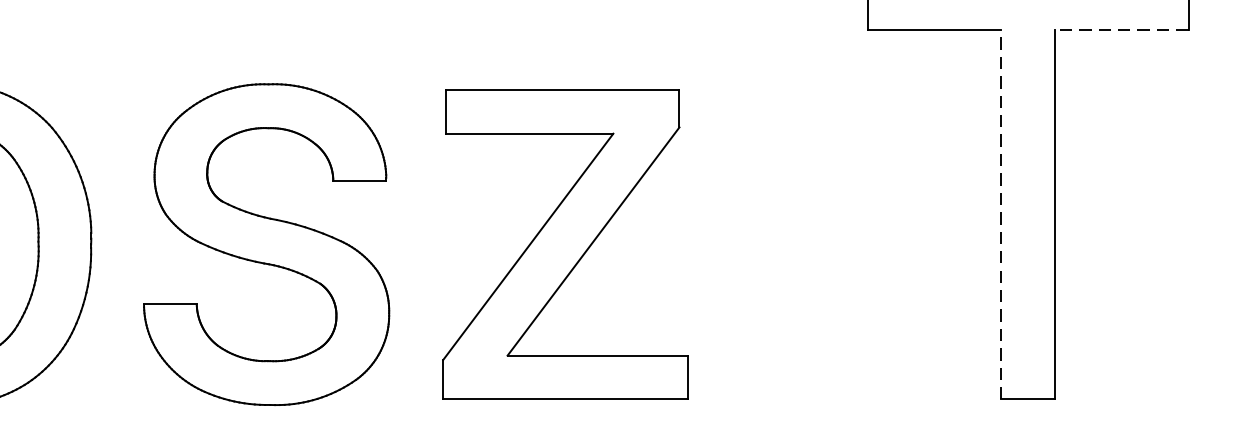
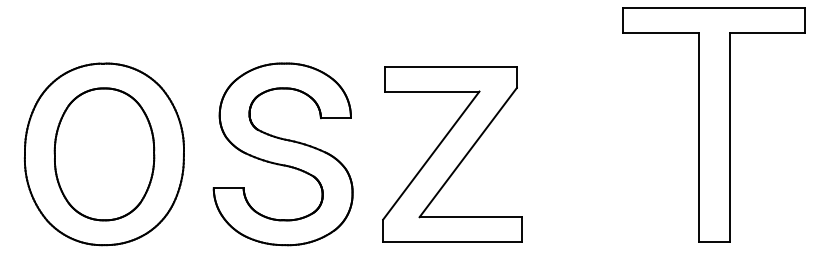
line: (1122, 29) -> (767, 32), dashed -> solid
line: (1000, 214) -> (698, 137), dashed -> solid

